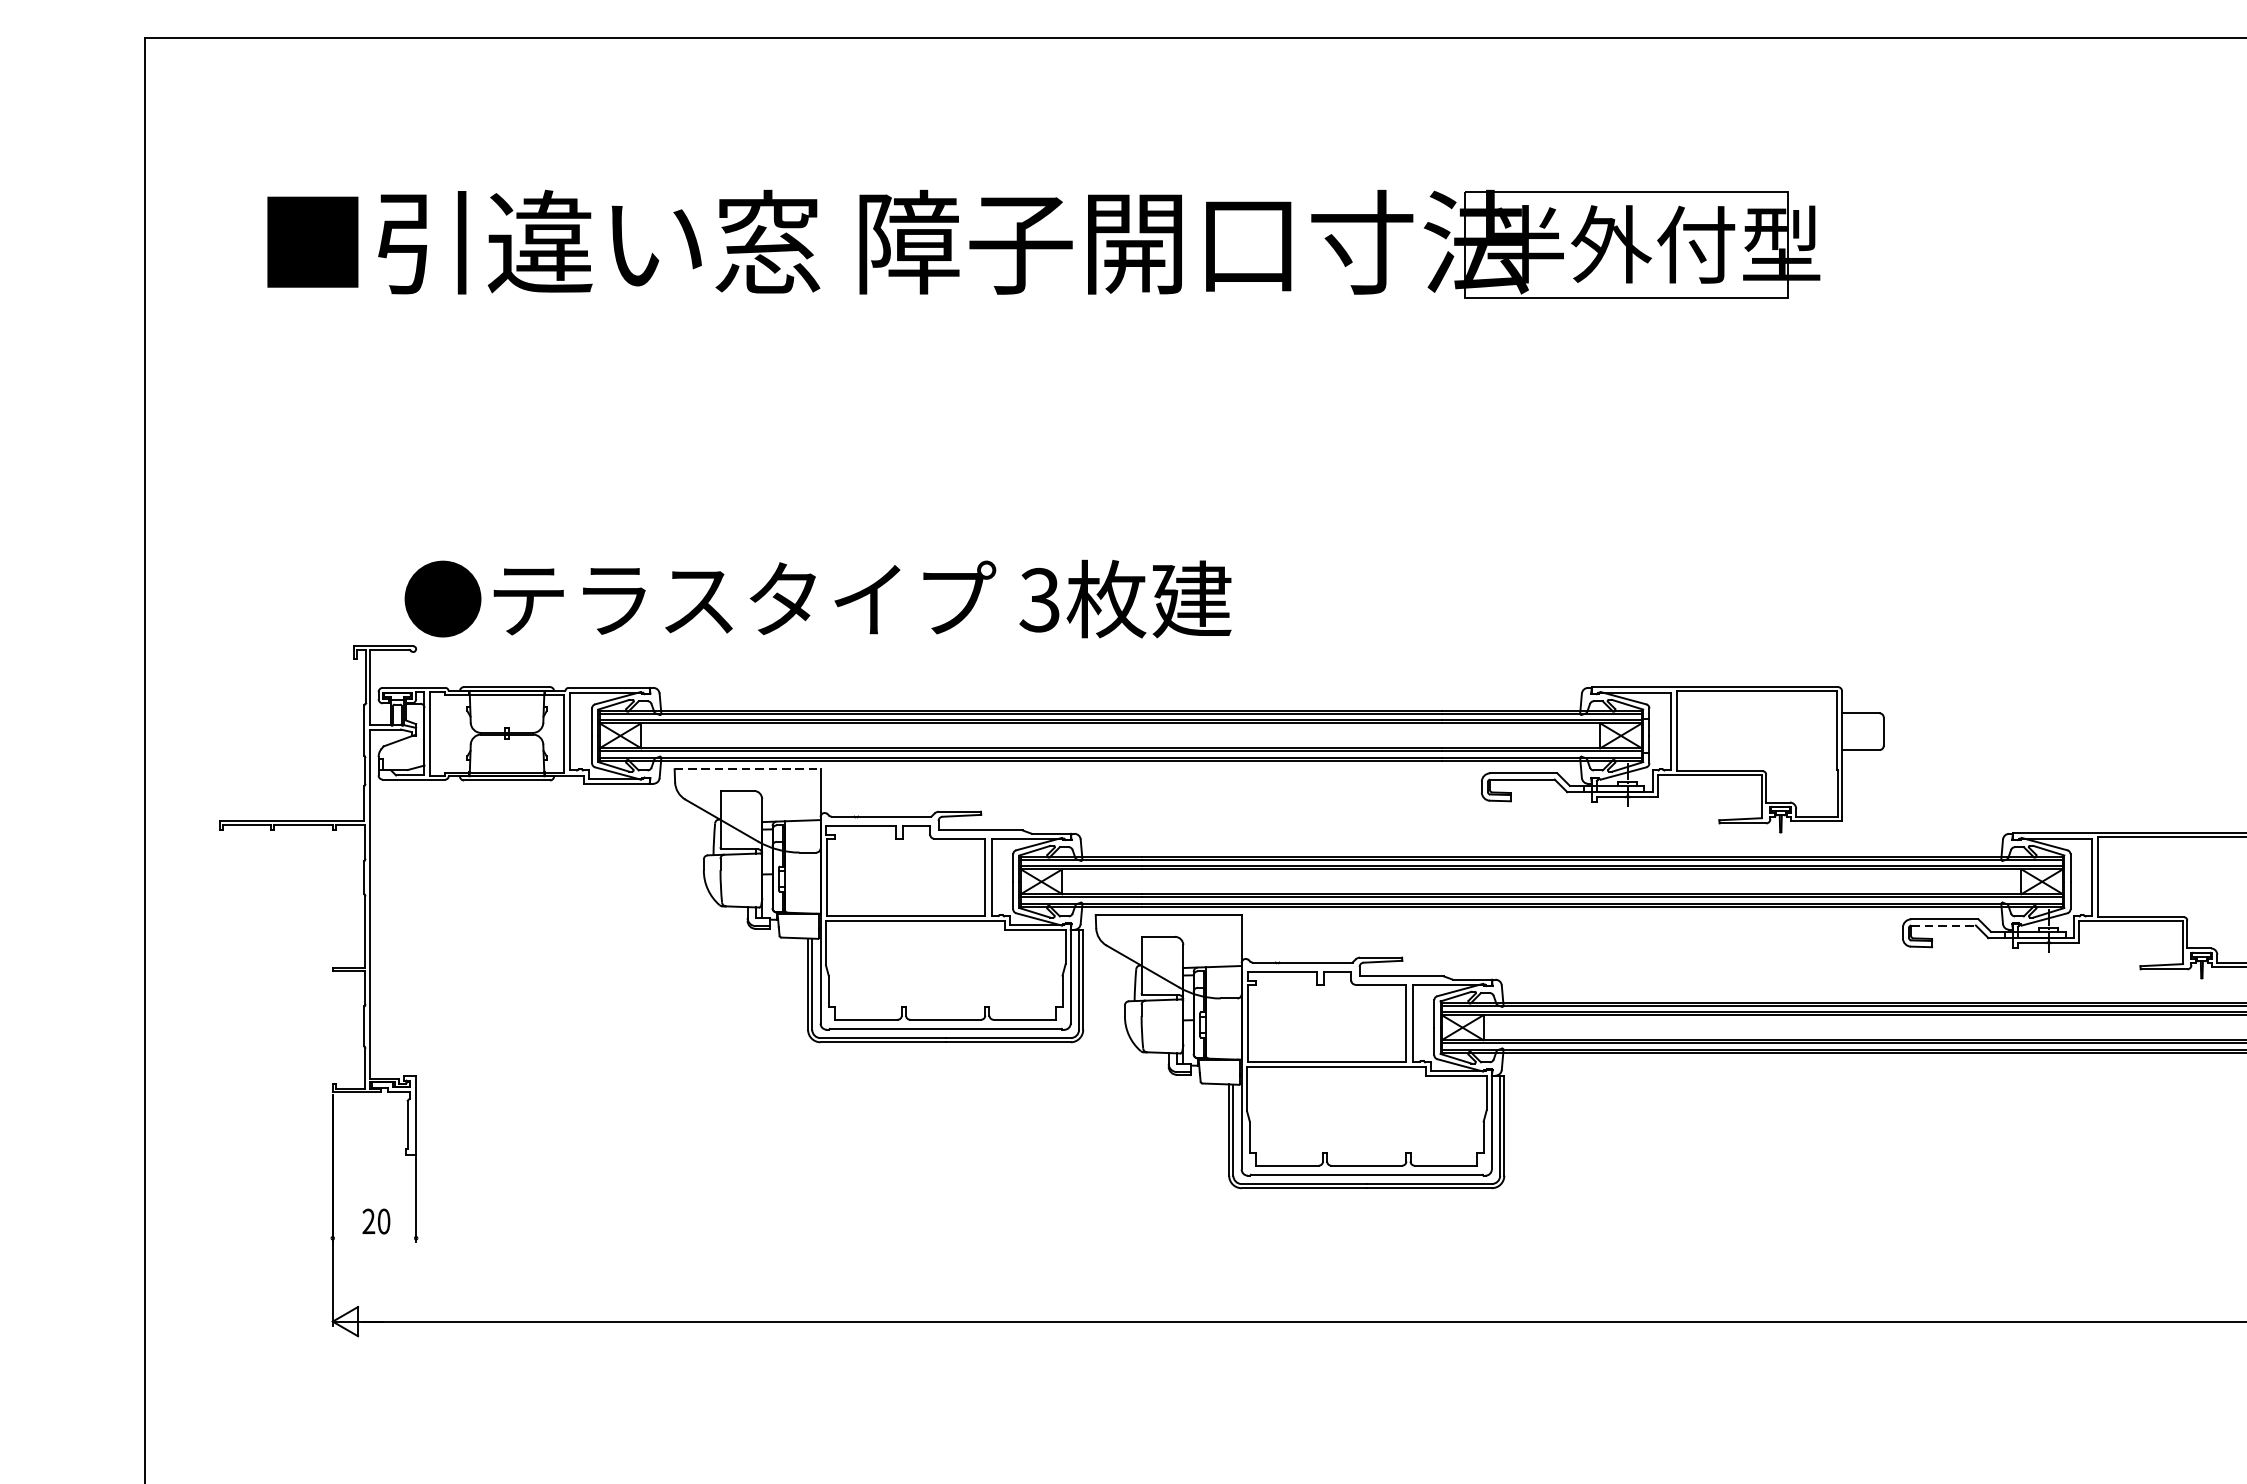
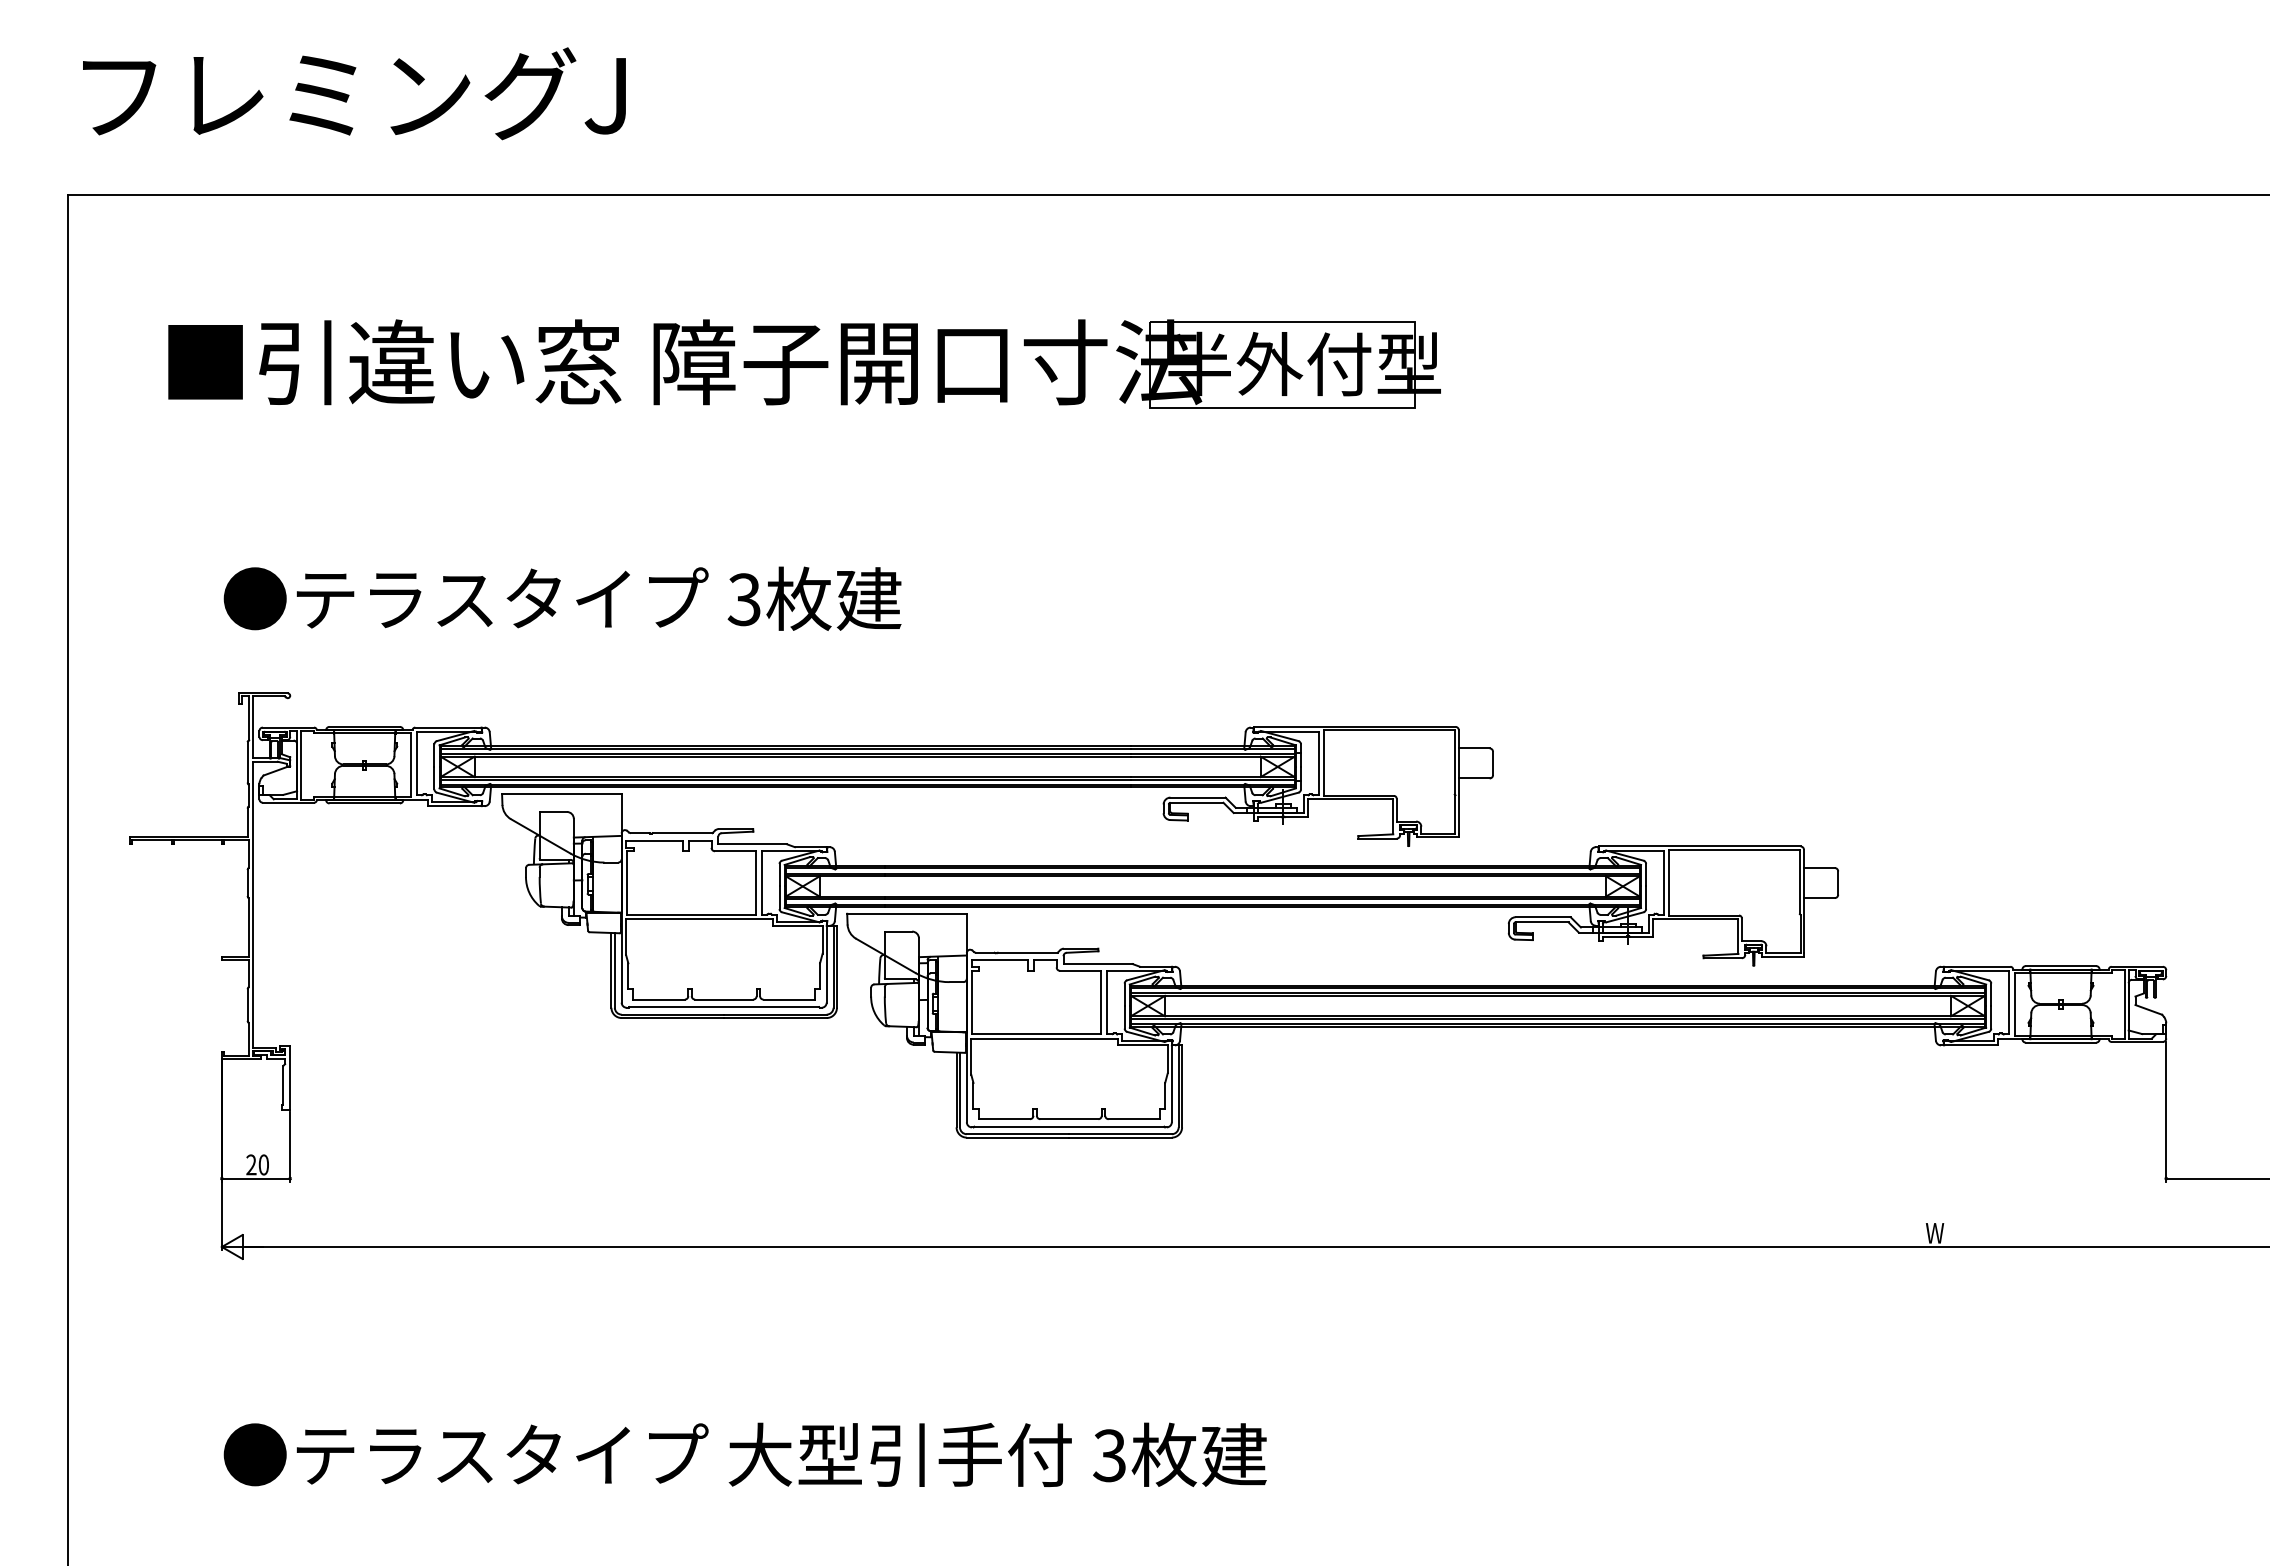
text: (817, 598) -> (562, 598), moved
line: (747, 769) -> (561, 794), dashed -> solid
line: (1944, 925) -> (1542, 922), dashed -> solid
line: (373, 1238) -> (255, 1178), added

